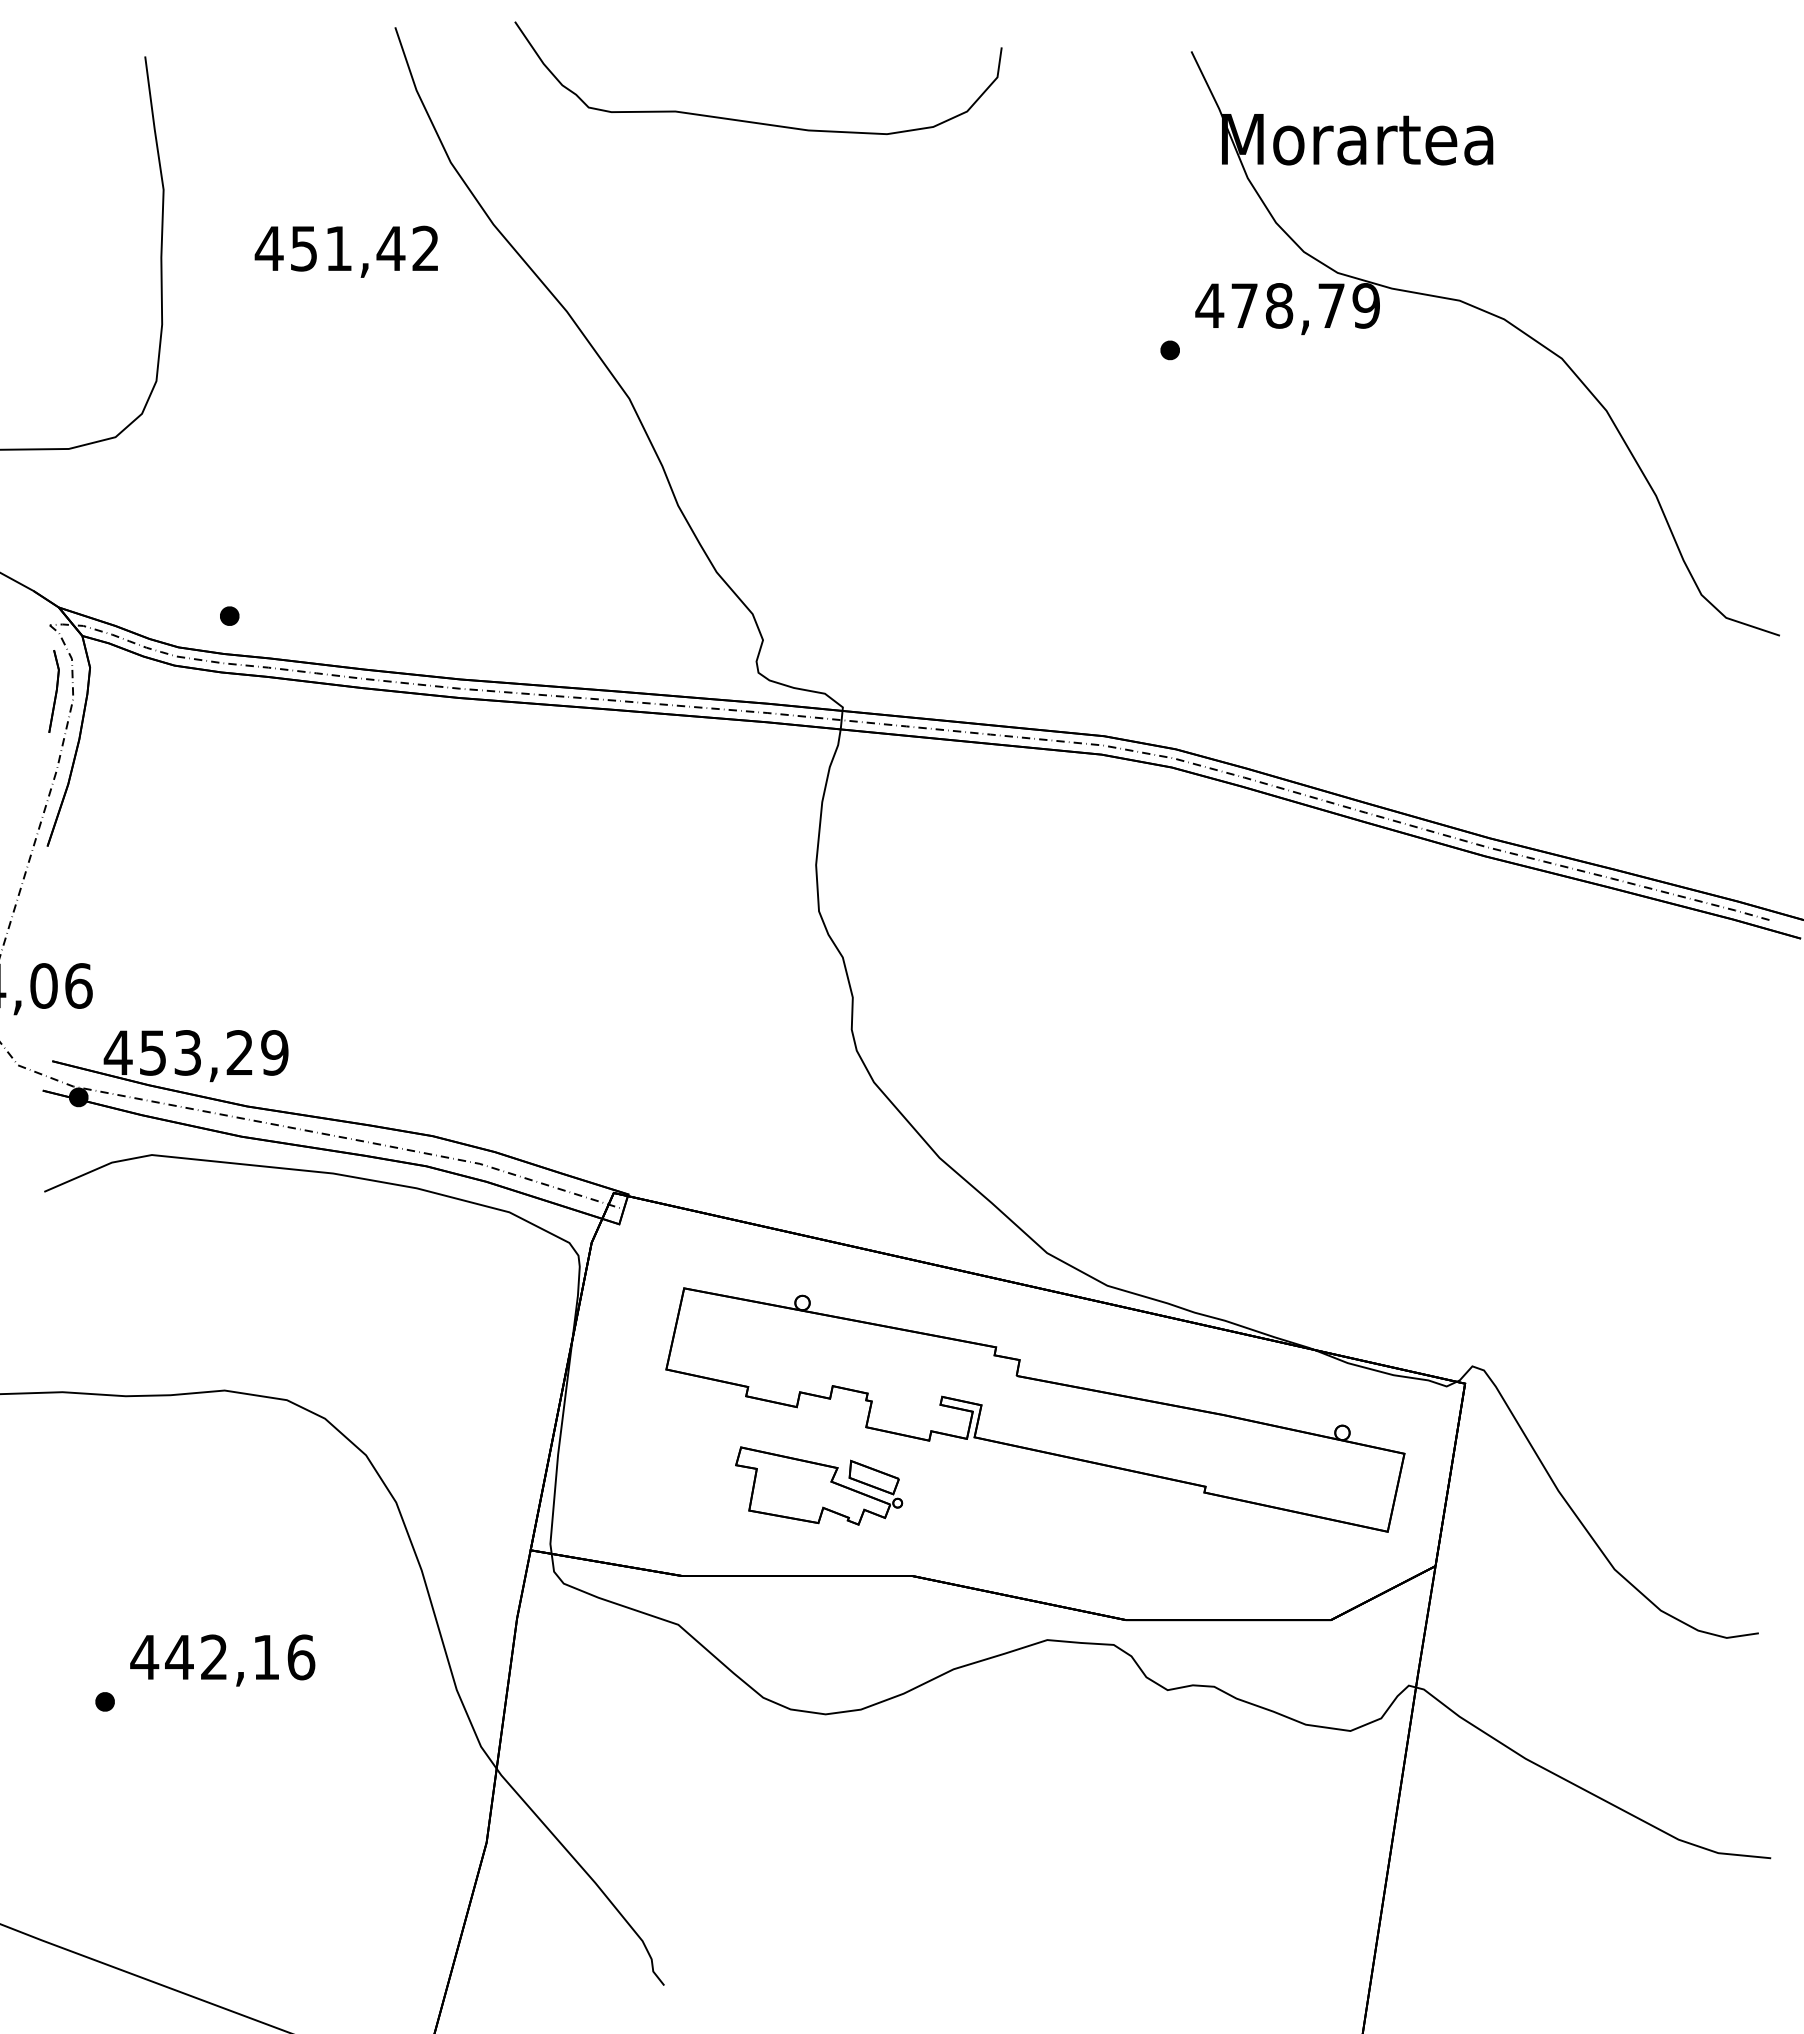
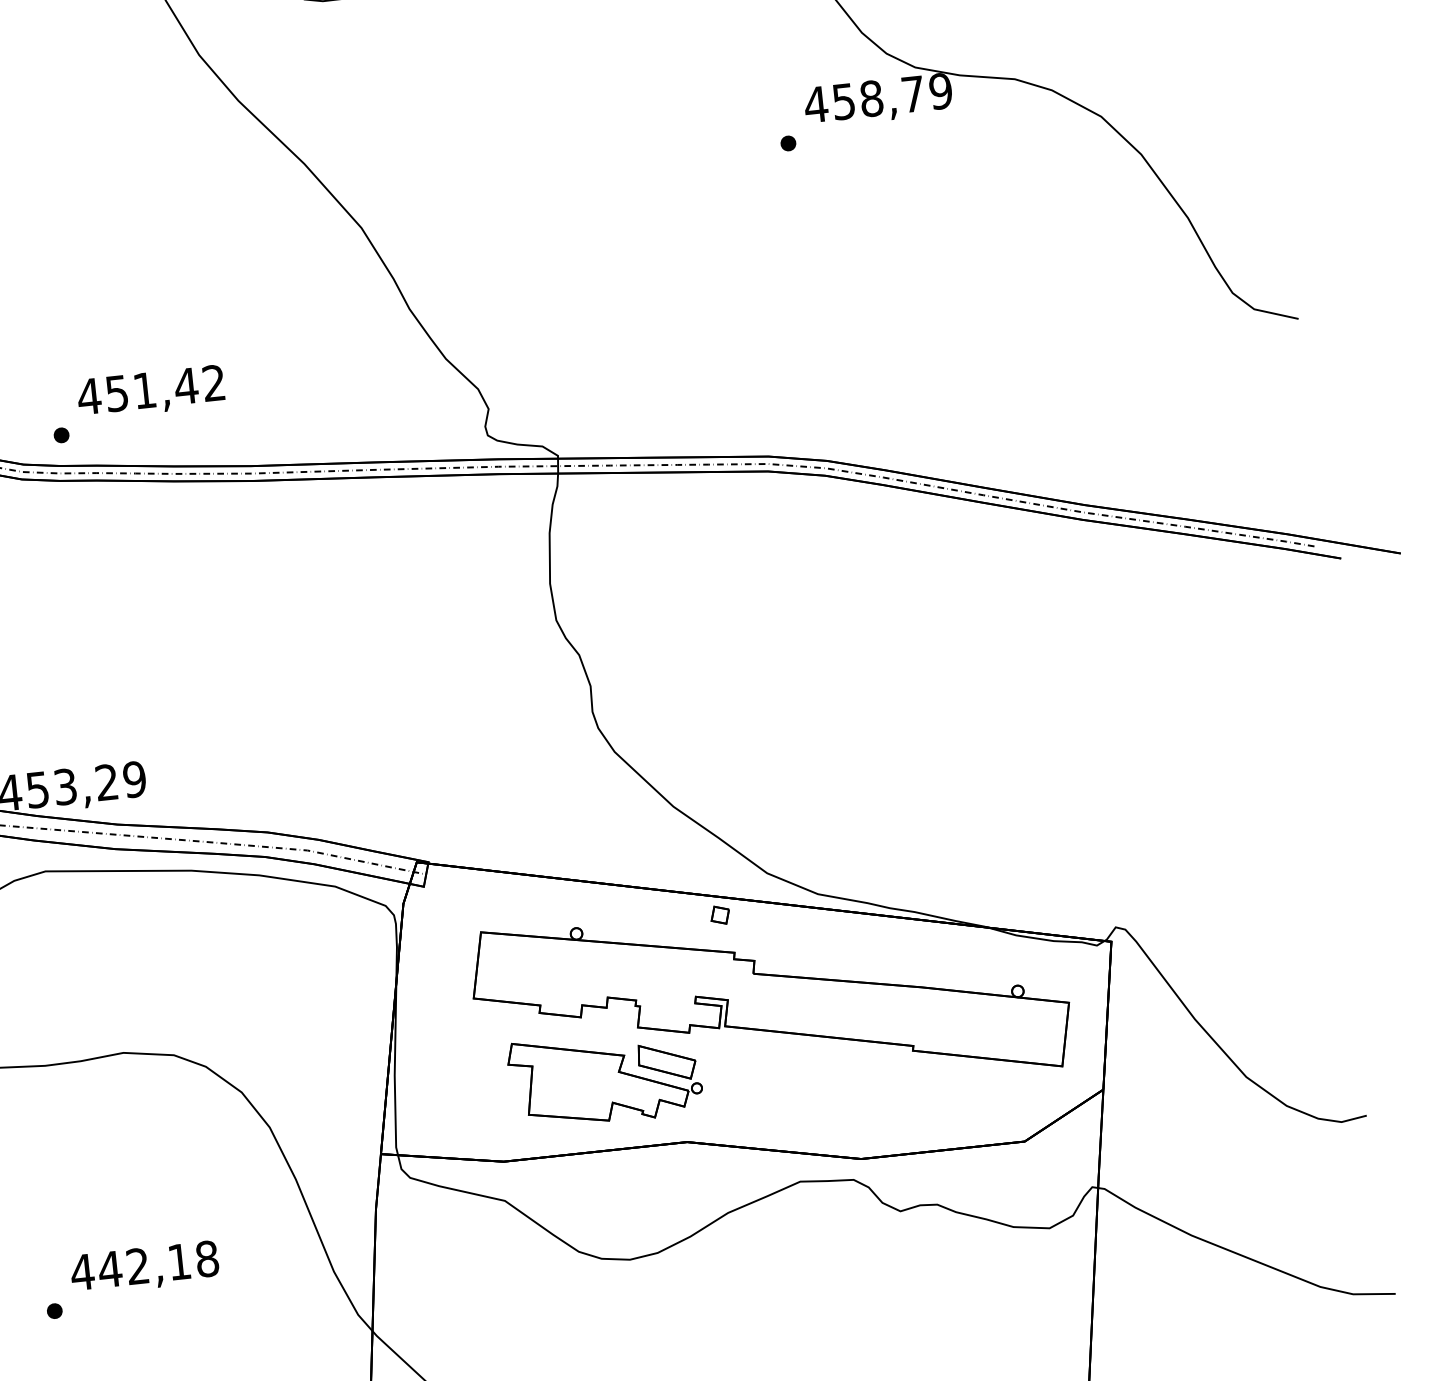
text: (345, 251) -> (150, 392), moved
text: (1244, 305) -> (843, 101), 478,79 -> 458,79
part: (982, 1298) -> (719, 914), added
part: (818, 1485) -> (604, 1077), size x1.43
text: (301, 1657) -> (207, 1259), 442,16 -> 442,18

